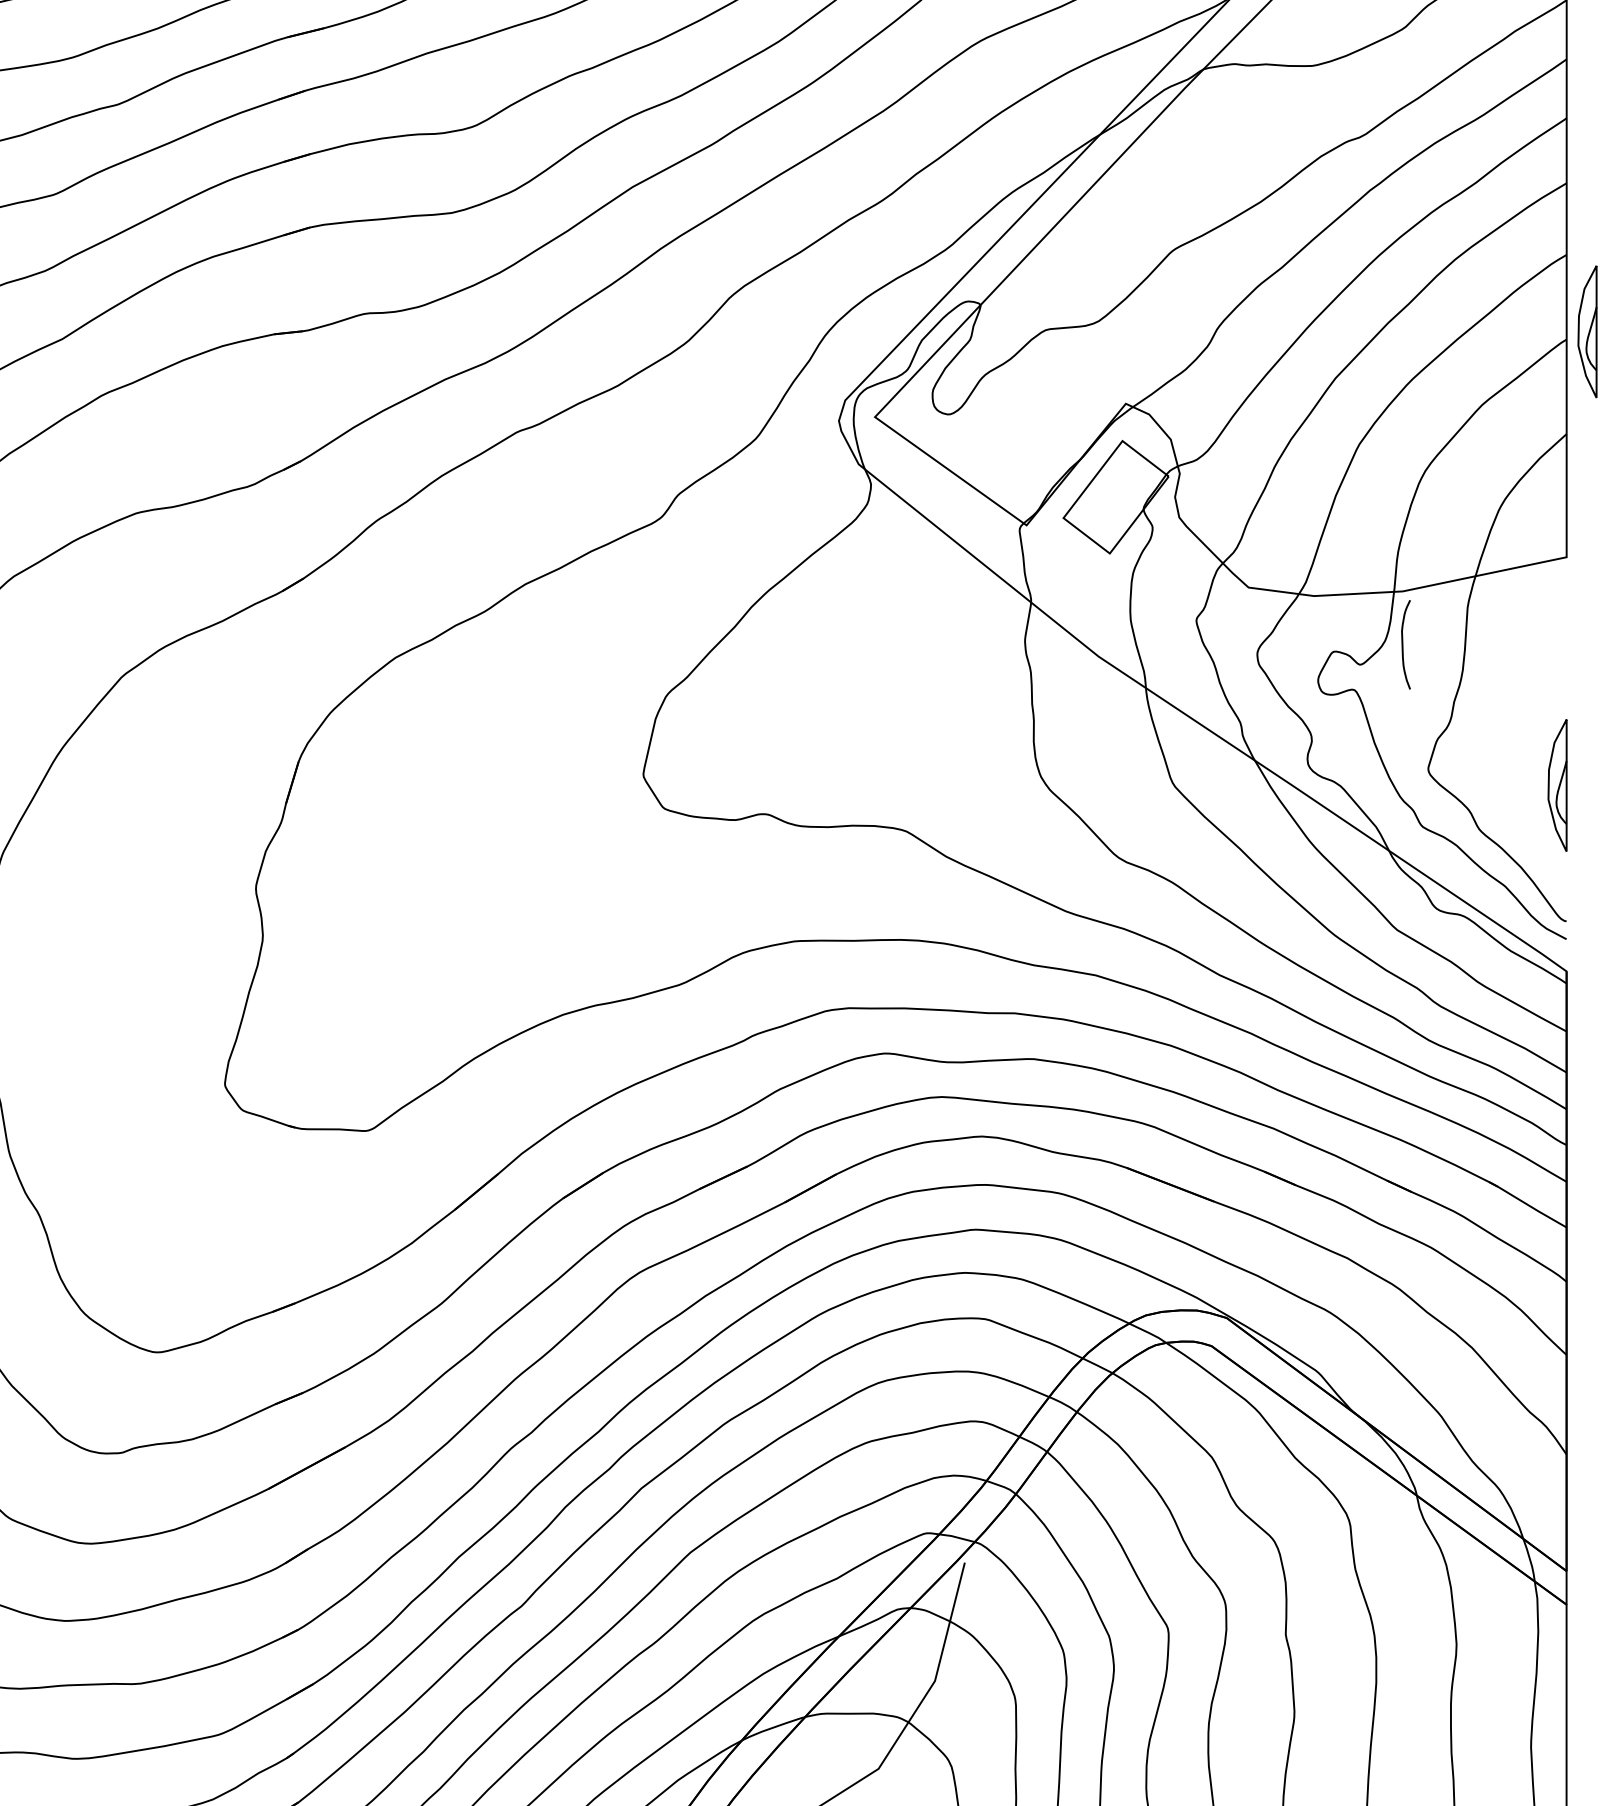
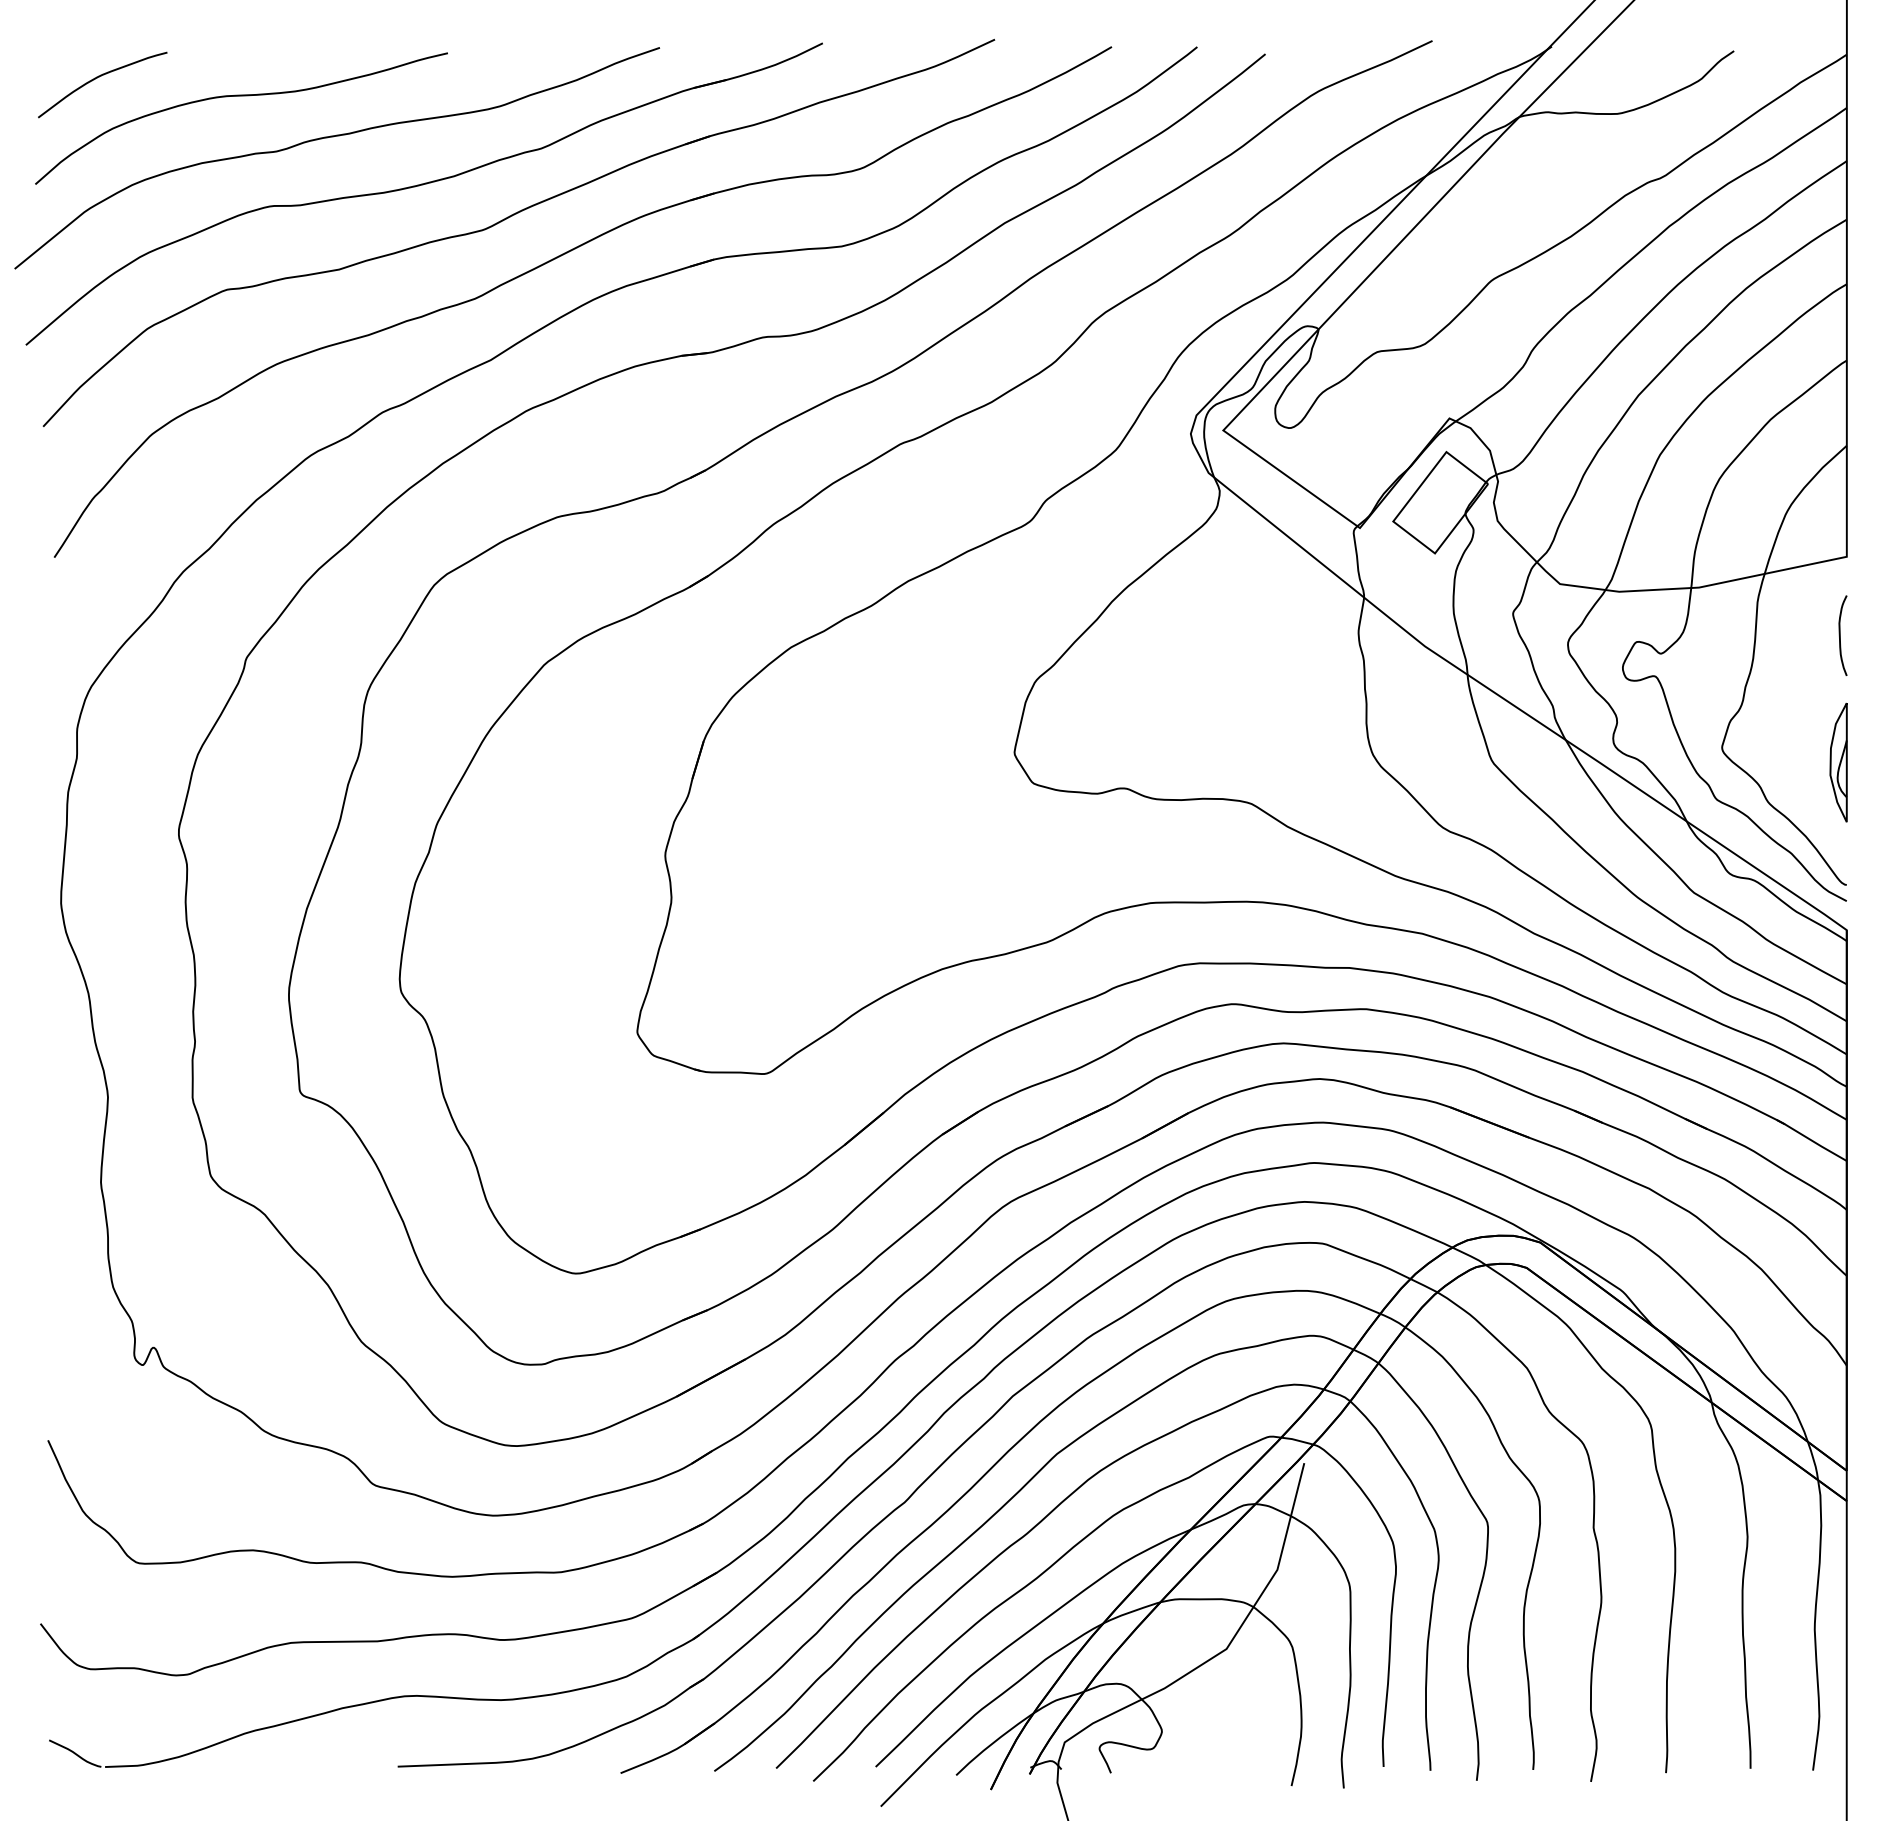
part: (1587, 331) -> (1865, 353), removed
curve: (1403, 644) -> (1840, 635), moved

